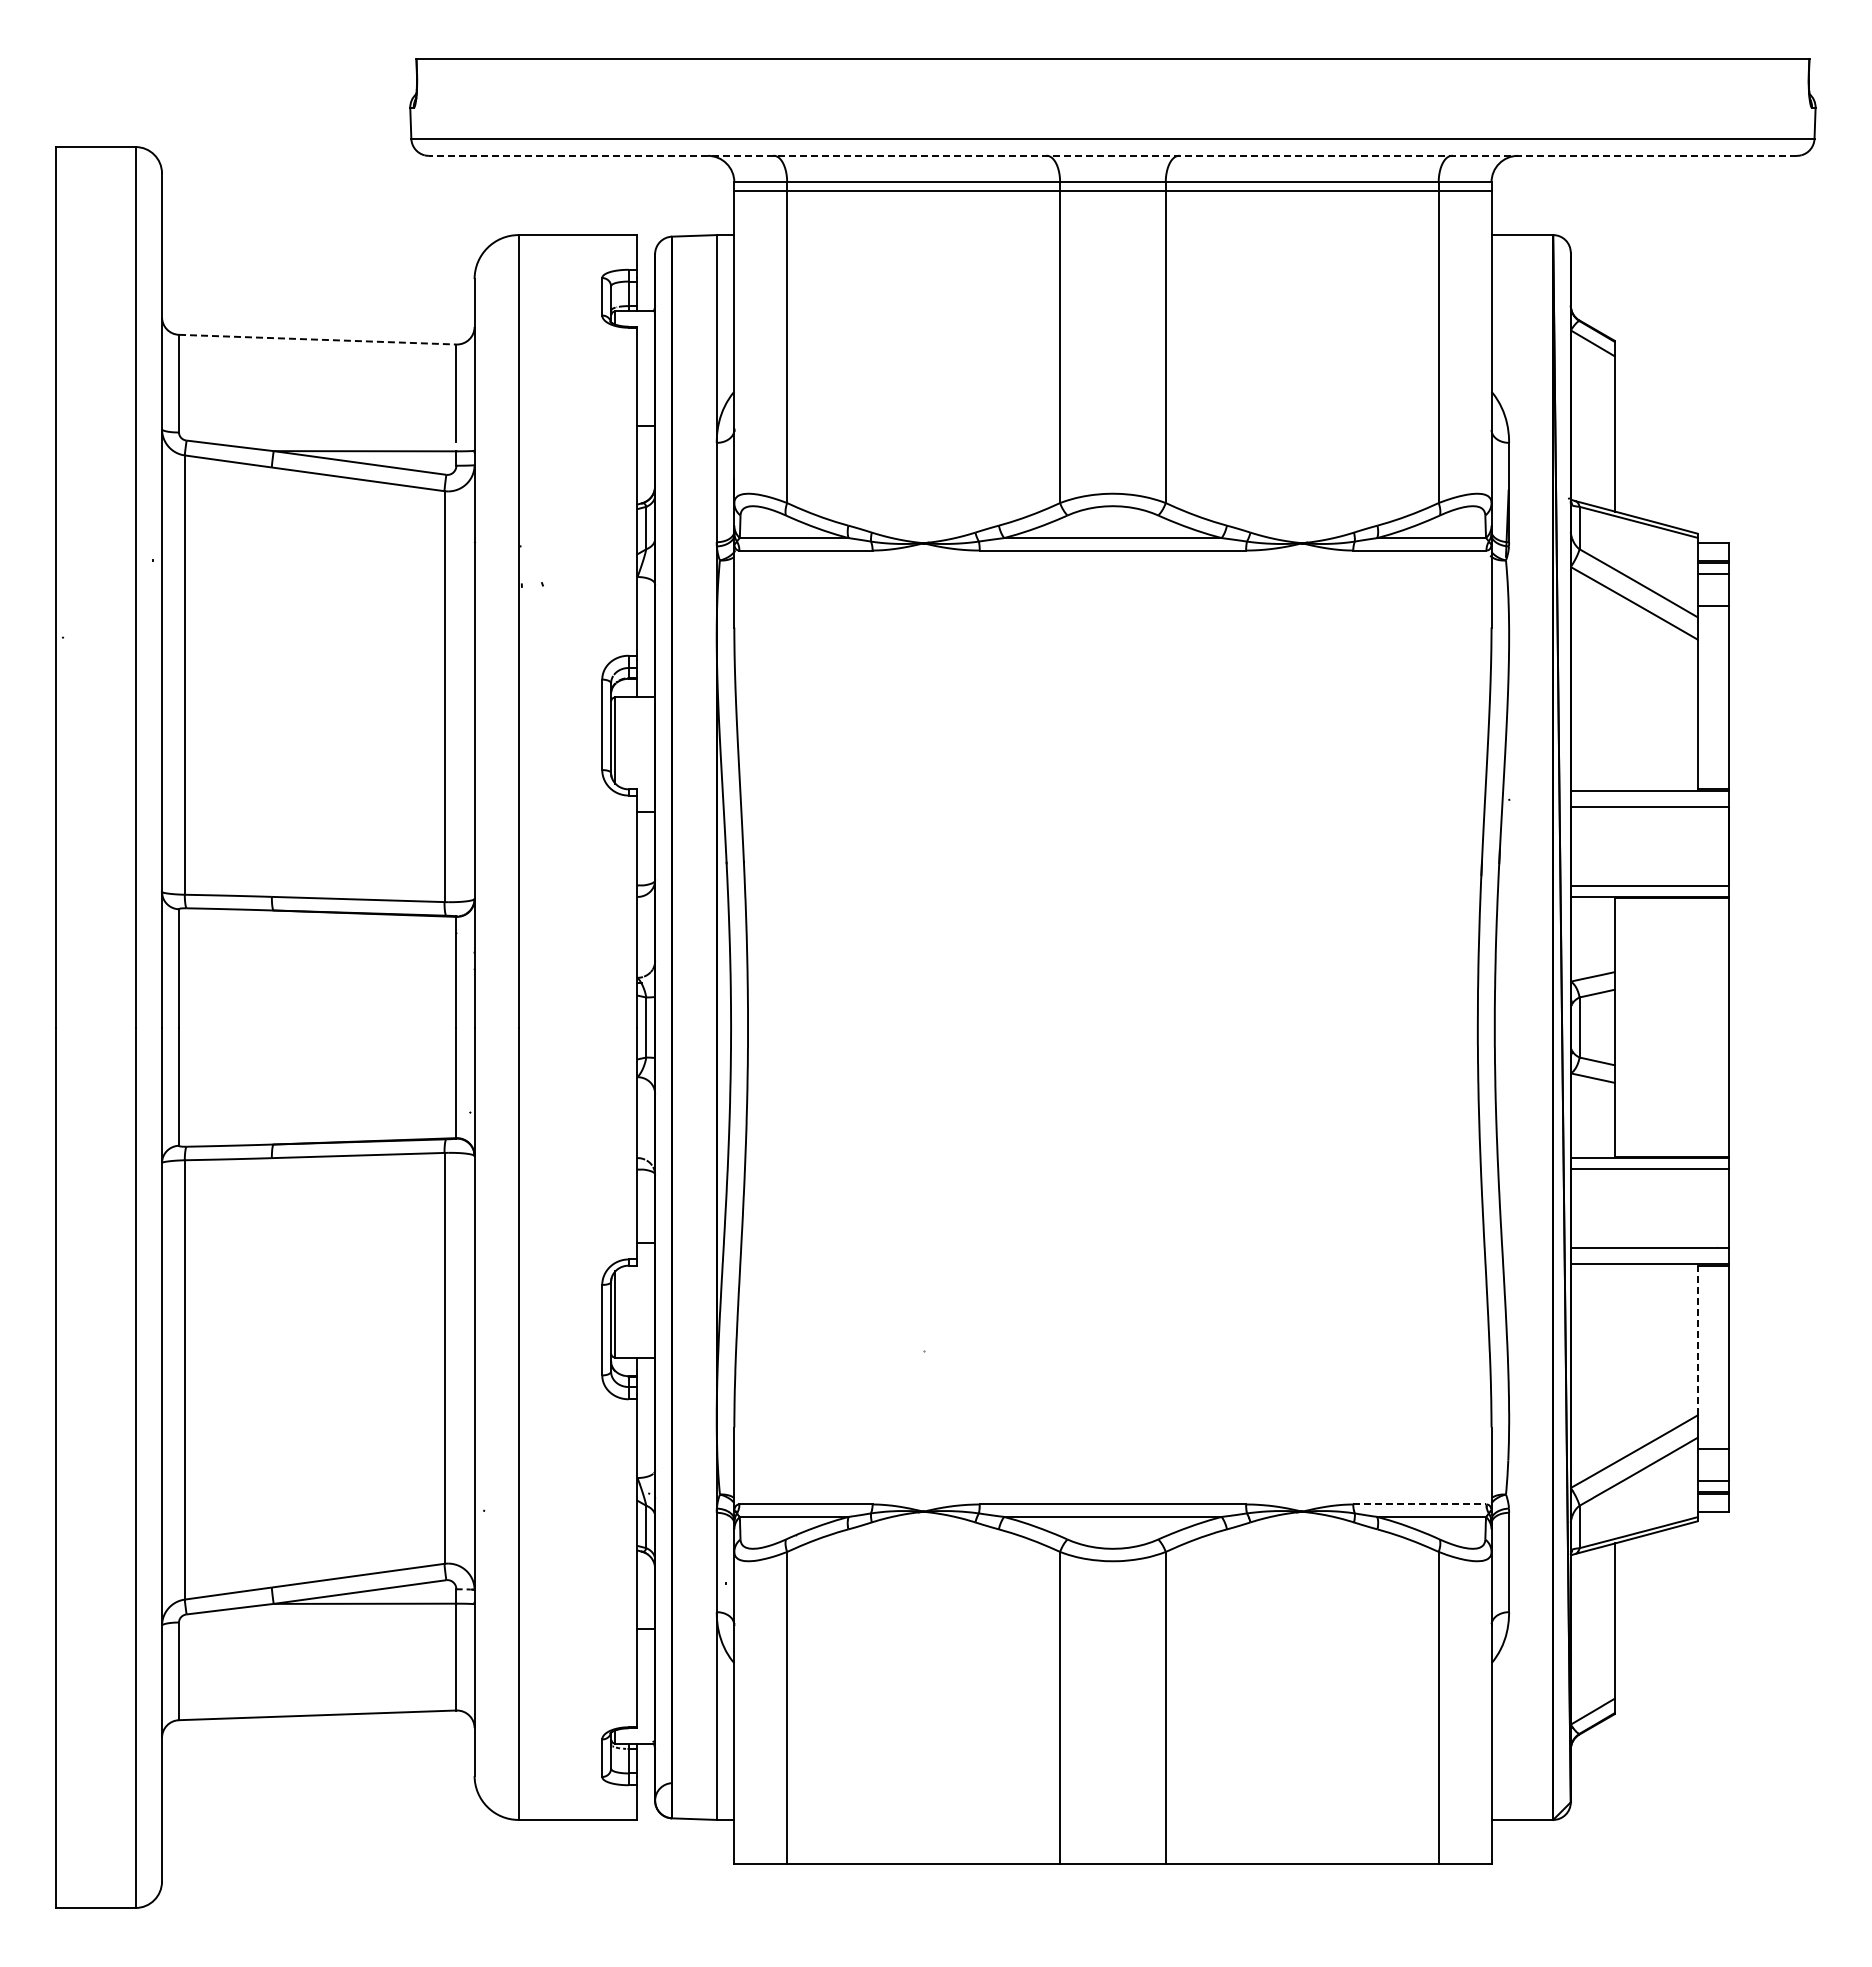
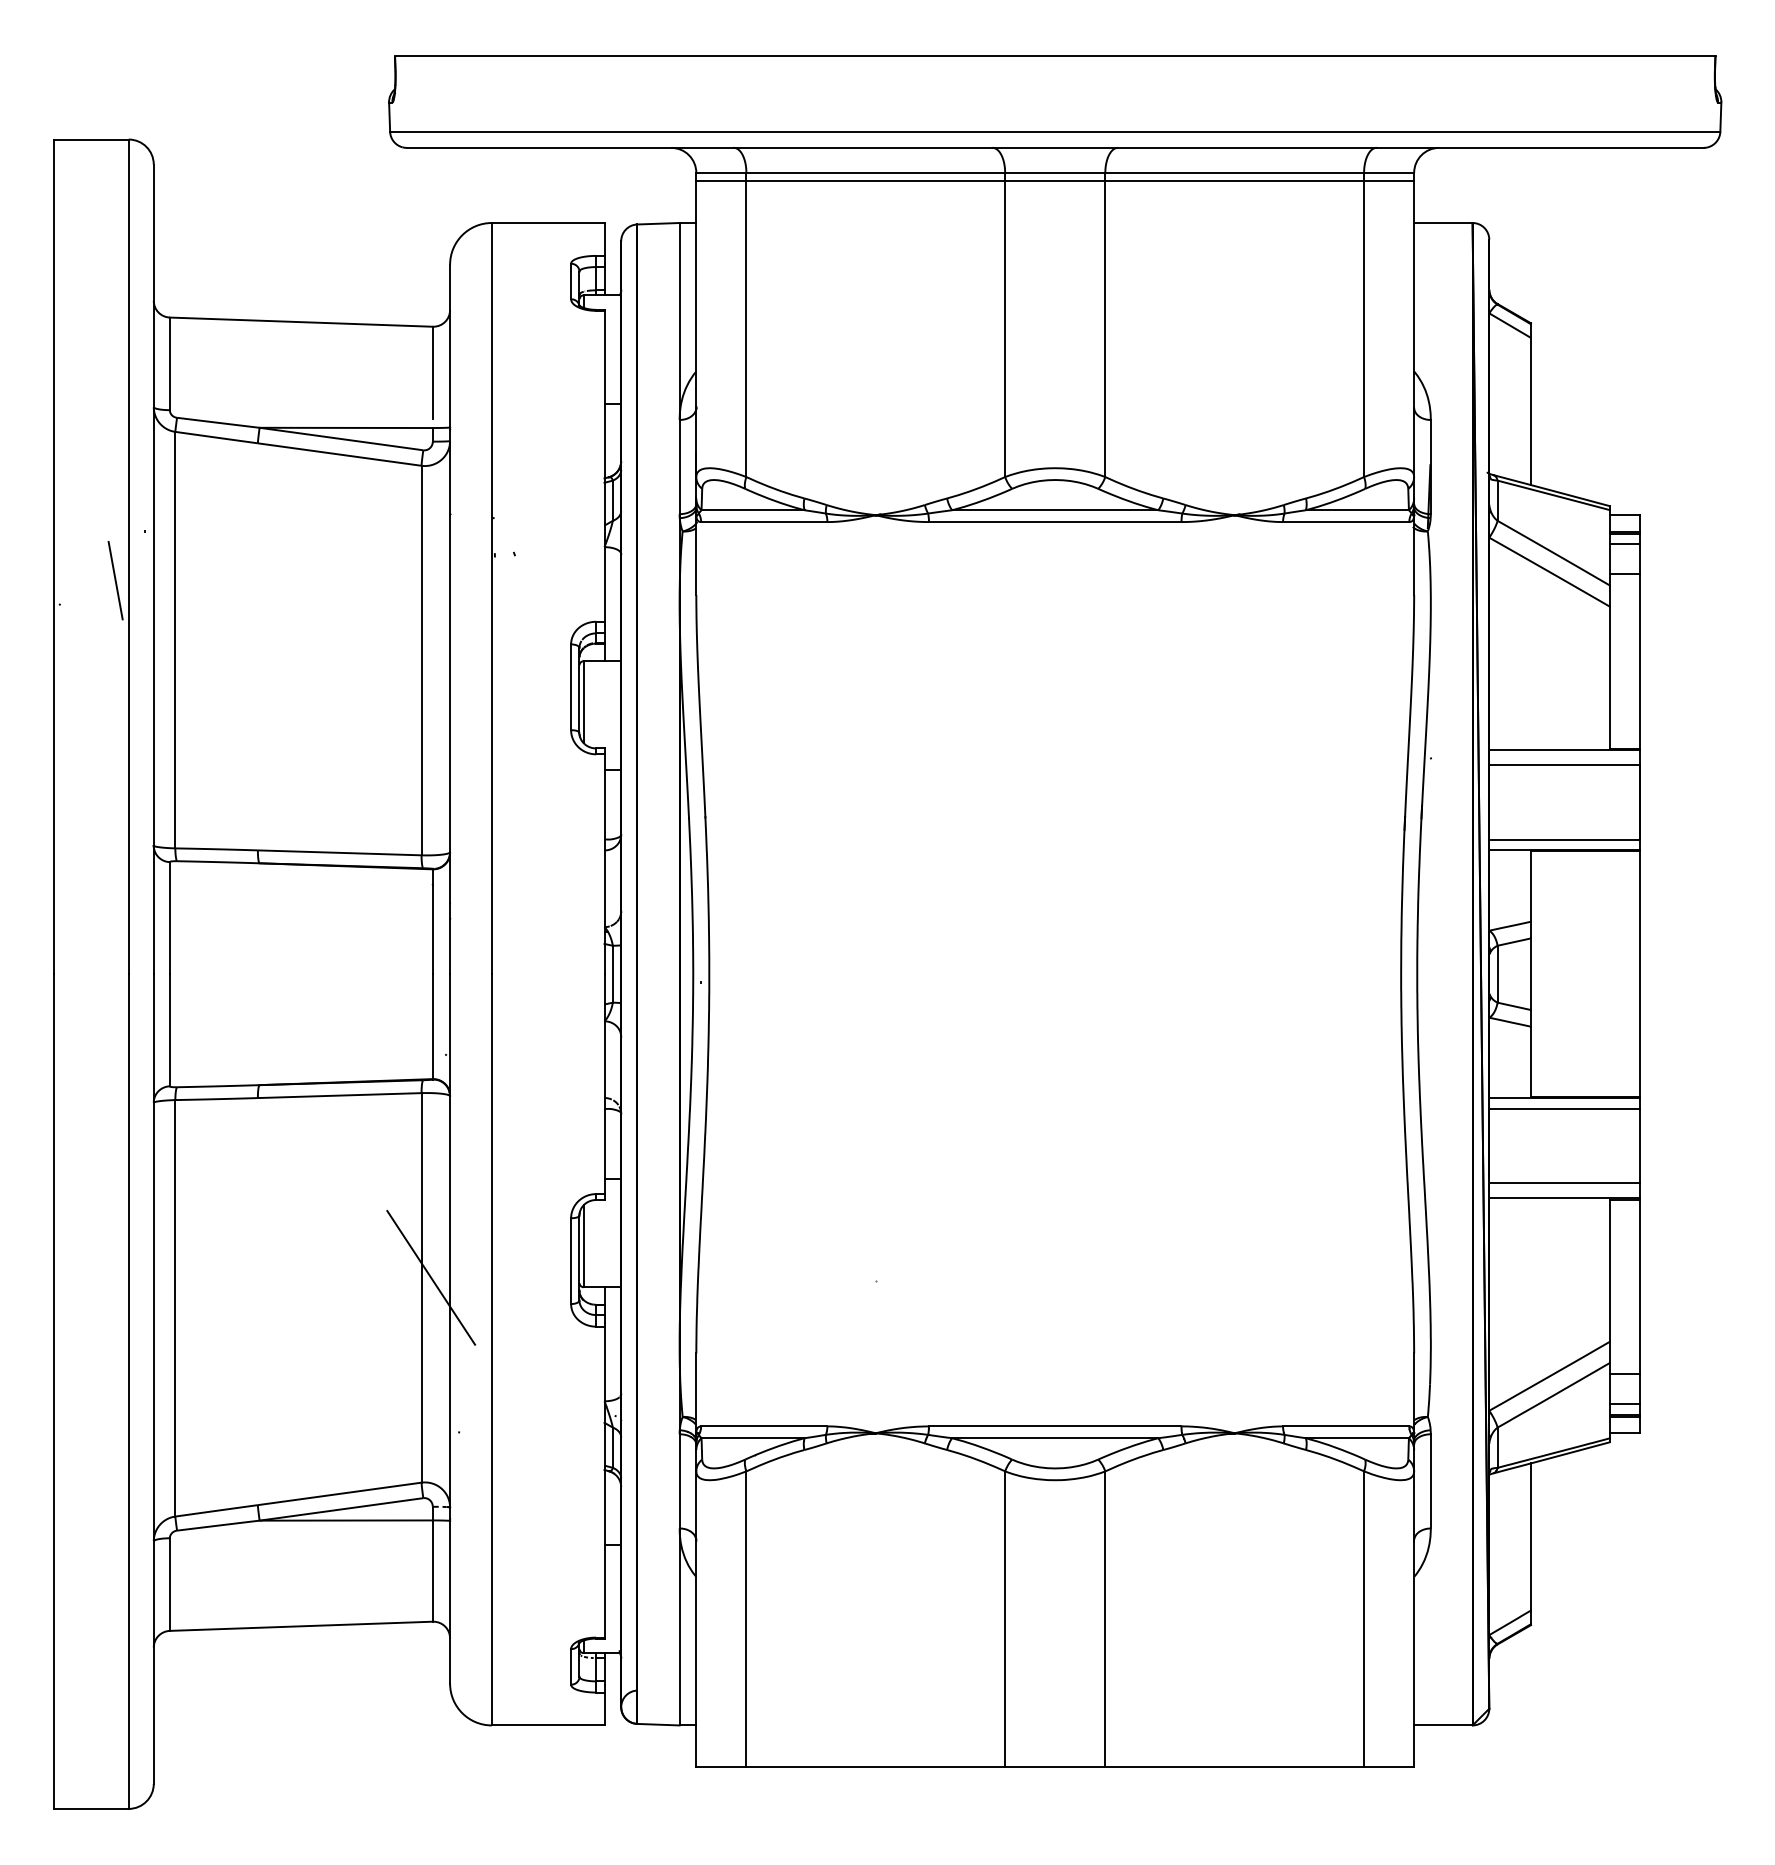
line: (1112, 155) -> (1054, 147), dashed -> solid
line: (317, 339) -> (301, 321), dashed -> solid
line: (121, 612) -> (115, 580), added
line: (1698, 1340) -> (1610, 1270), dashed -> solid
line: (454, 1347) -> (431, 1277), added
line: (1419, 1504) -> (1345, 1426), dashed -> solid

